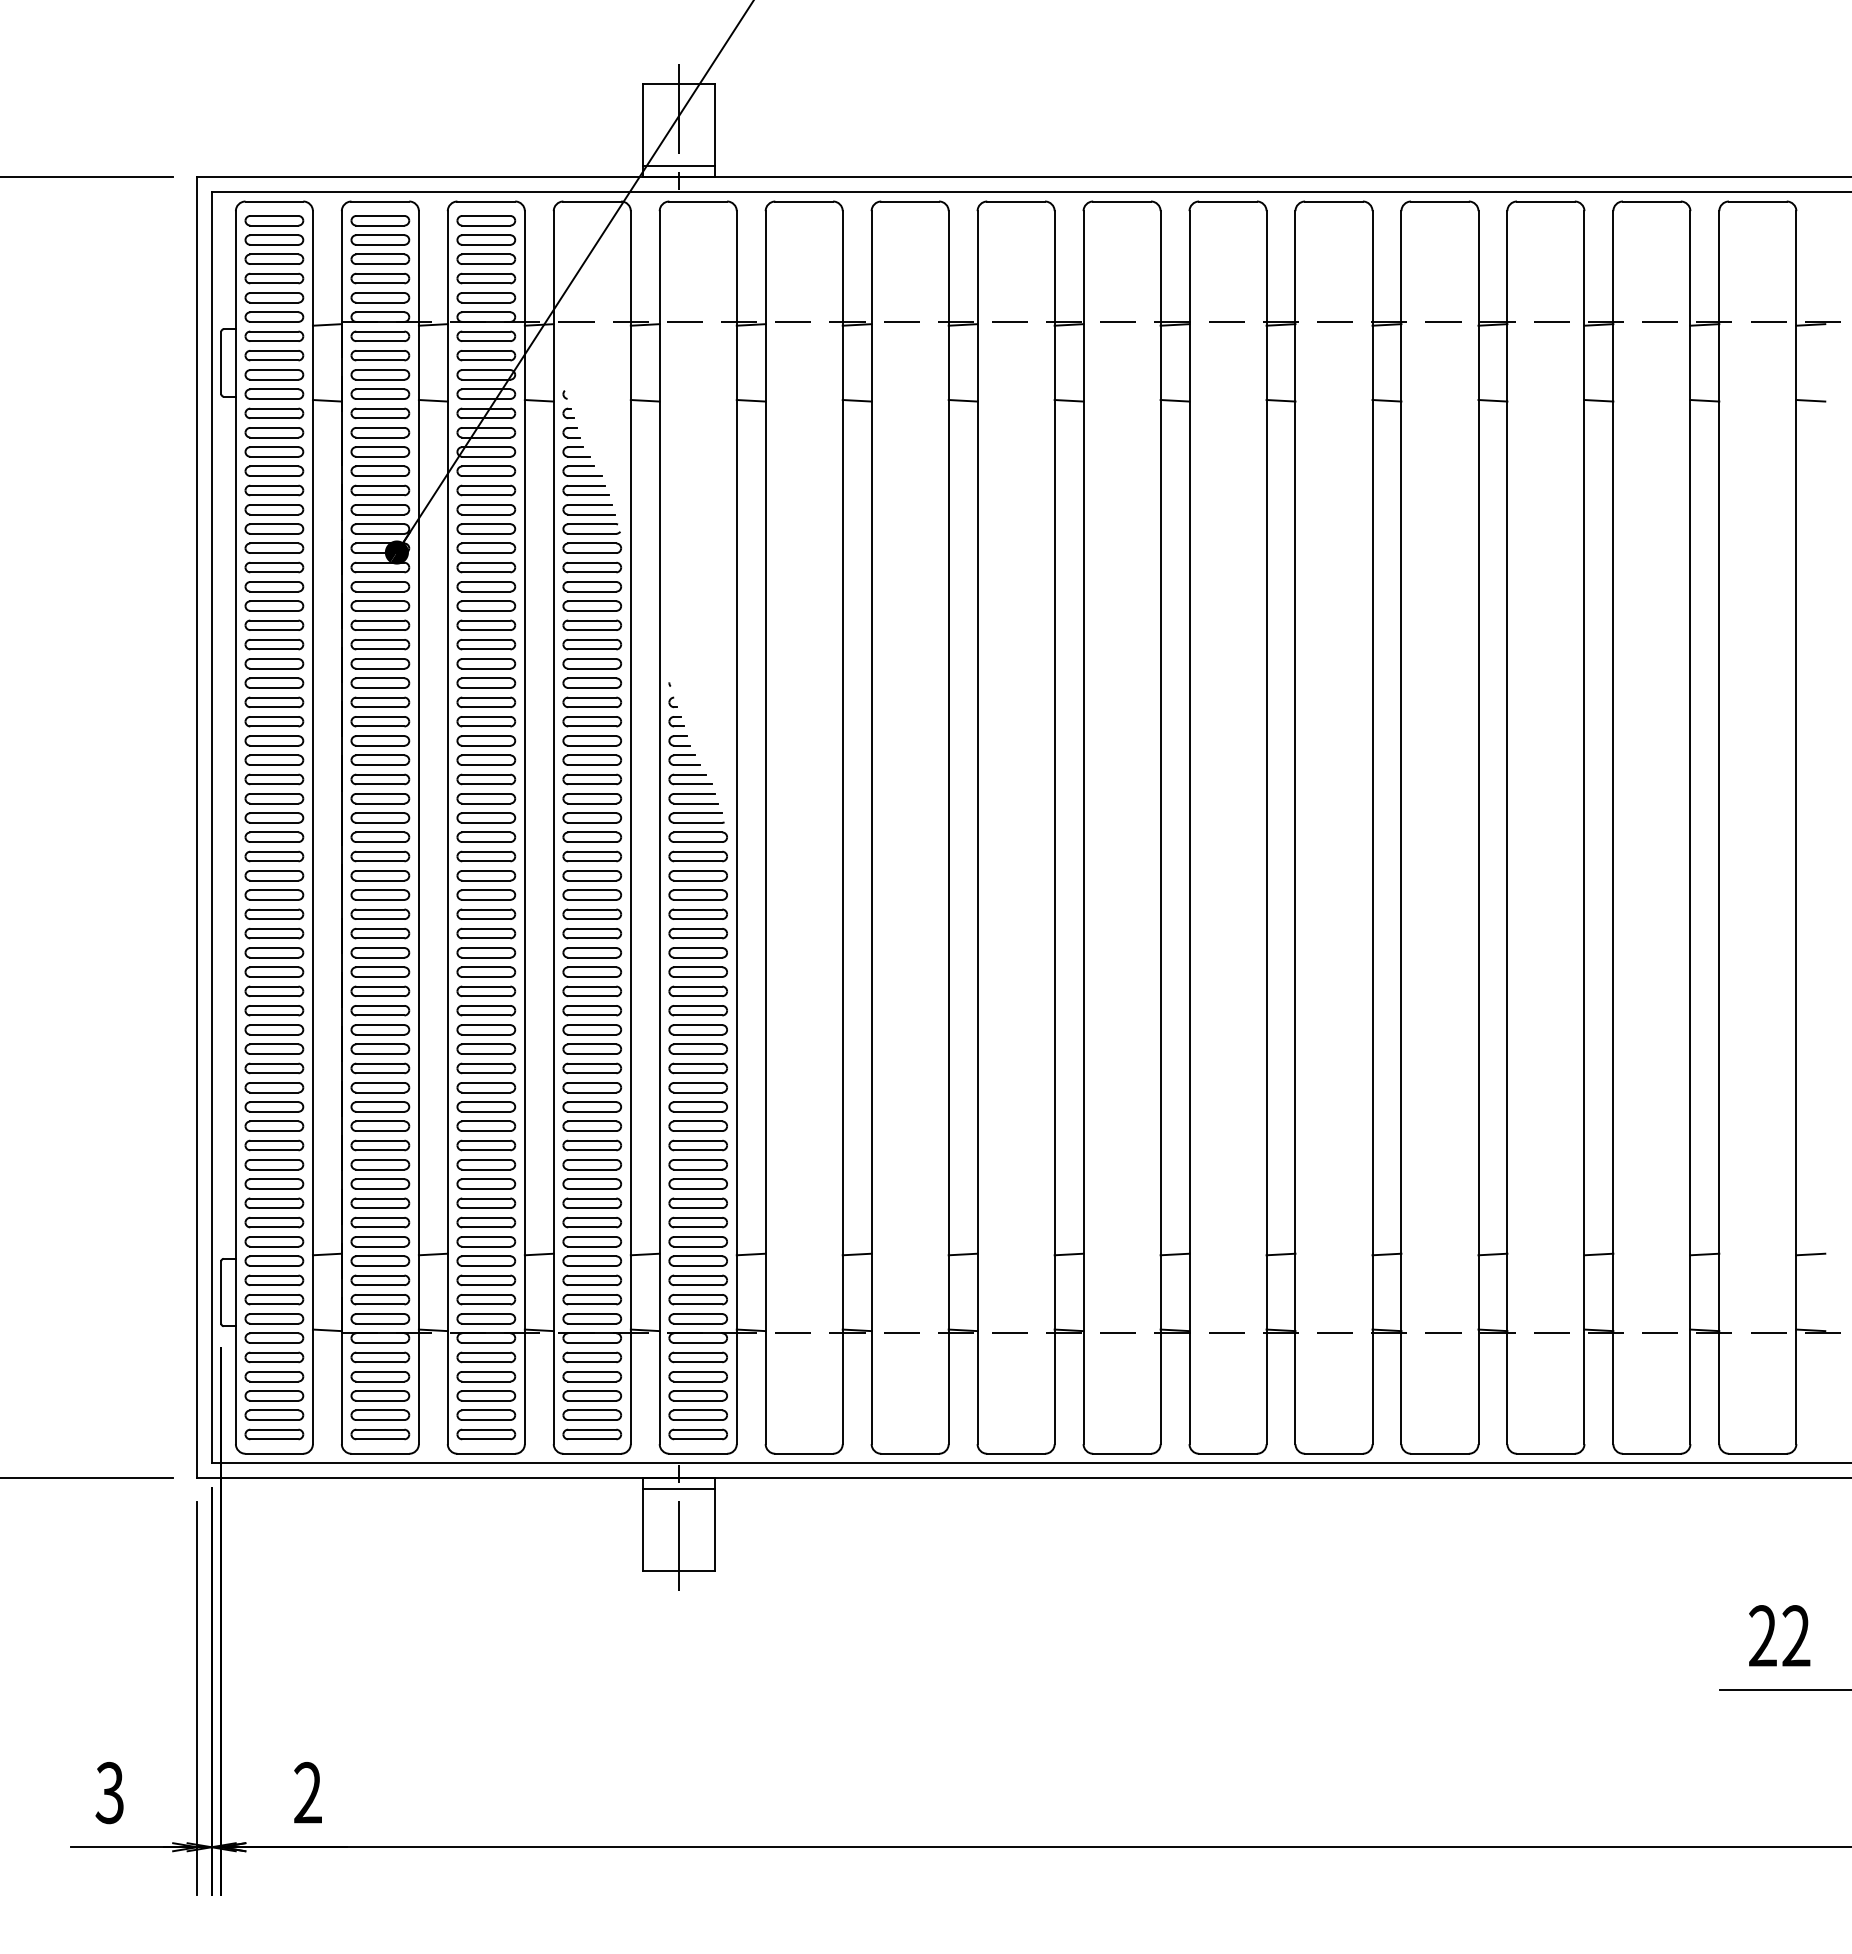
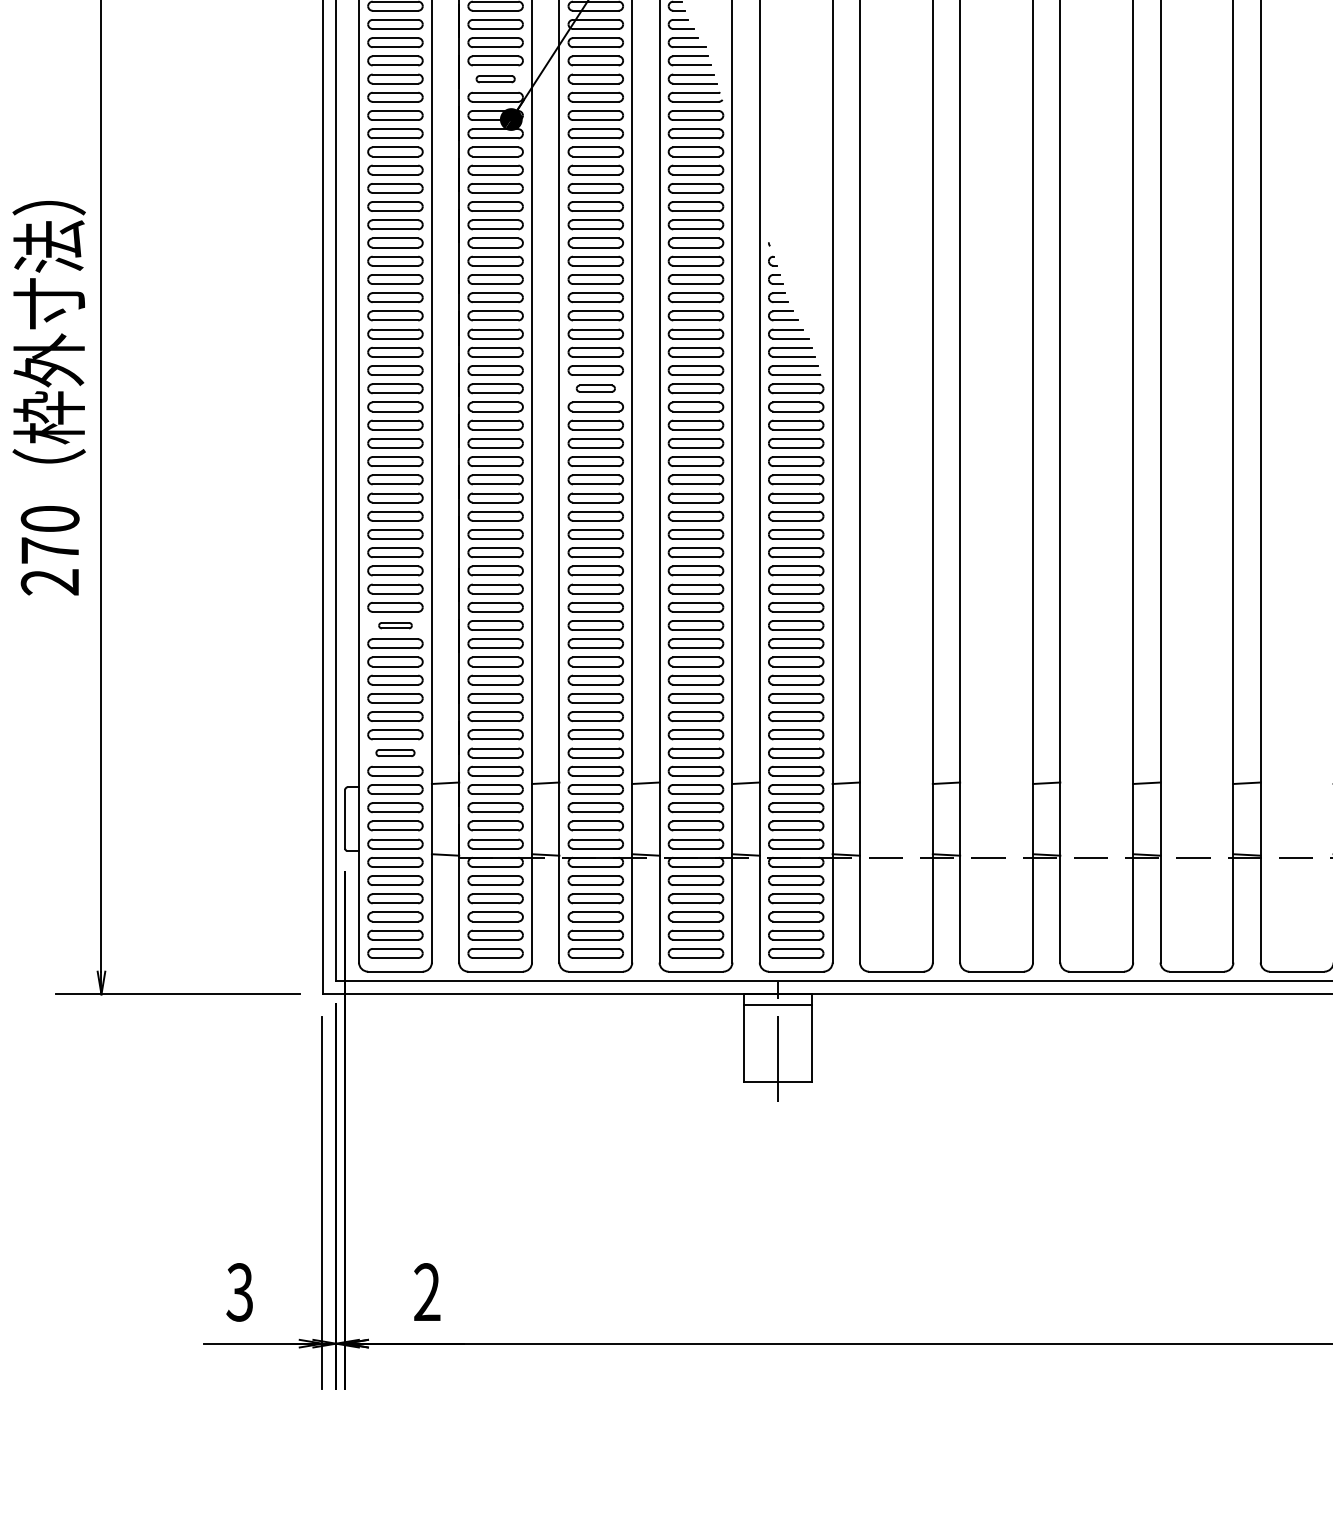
part: (380, 509) -> (495, 78), size x0.7
part: (486, 836) -> (596, 388), size x0.7
part: (274, 1087) -> (395, 625), size x0.6
part: (274, 1222) -> (395, 752), size x0.7

